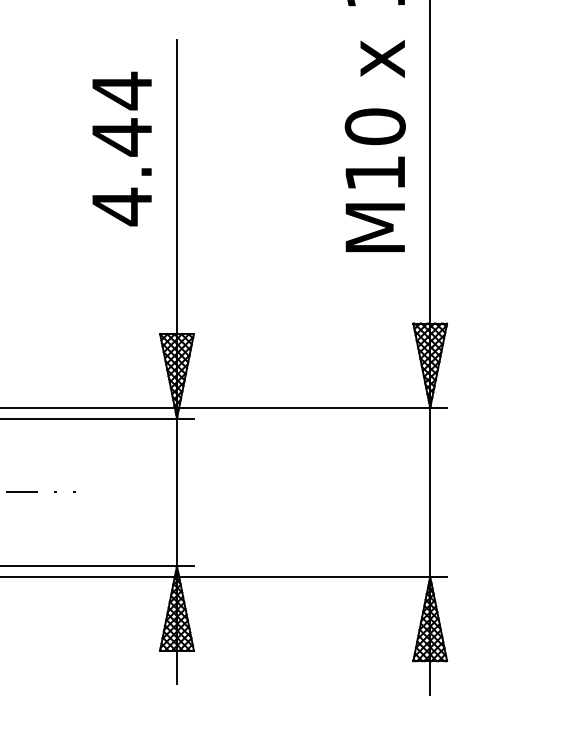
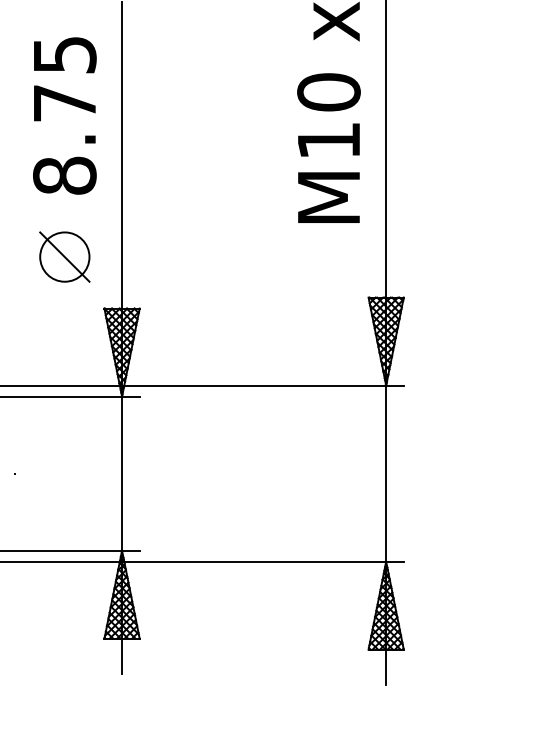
text: (121, 148) -> (64, 115), 4.44 -> 8.75
part: (121, 284) -> (64, 256), added

